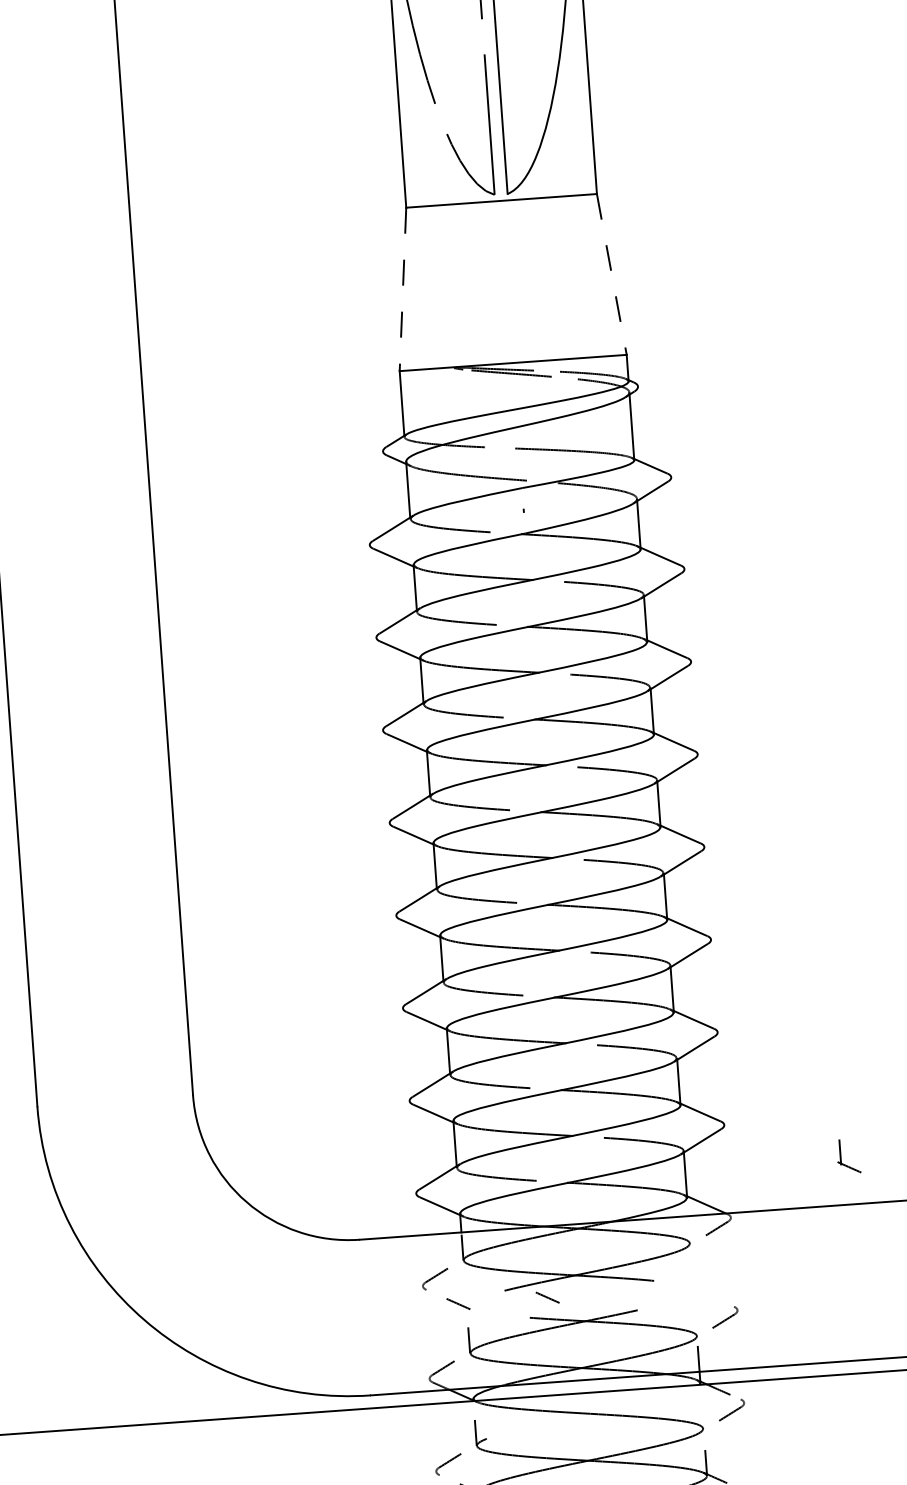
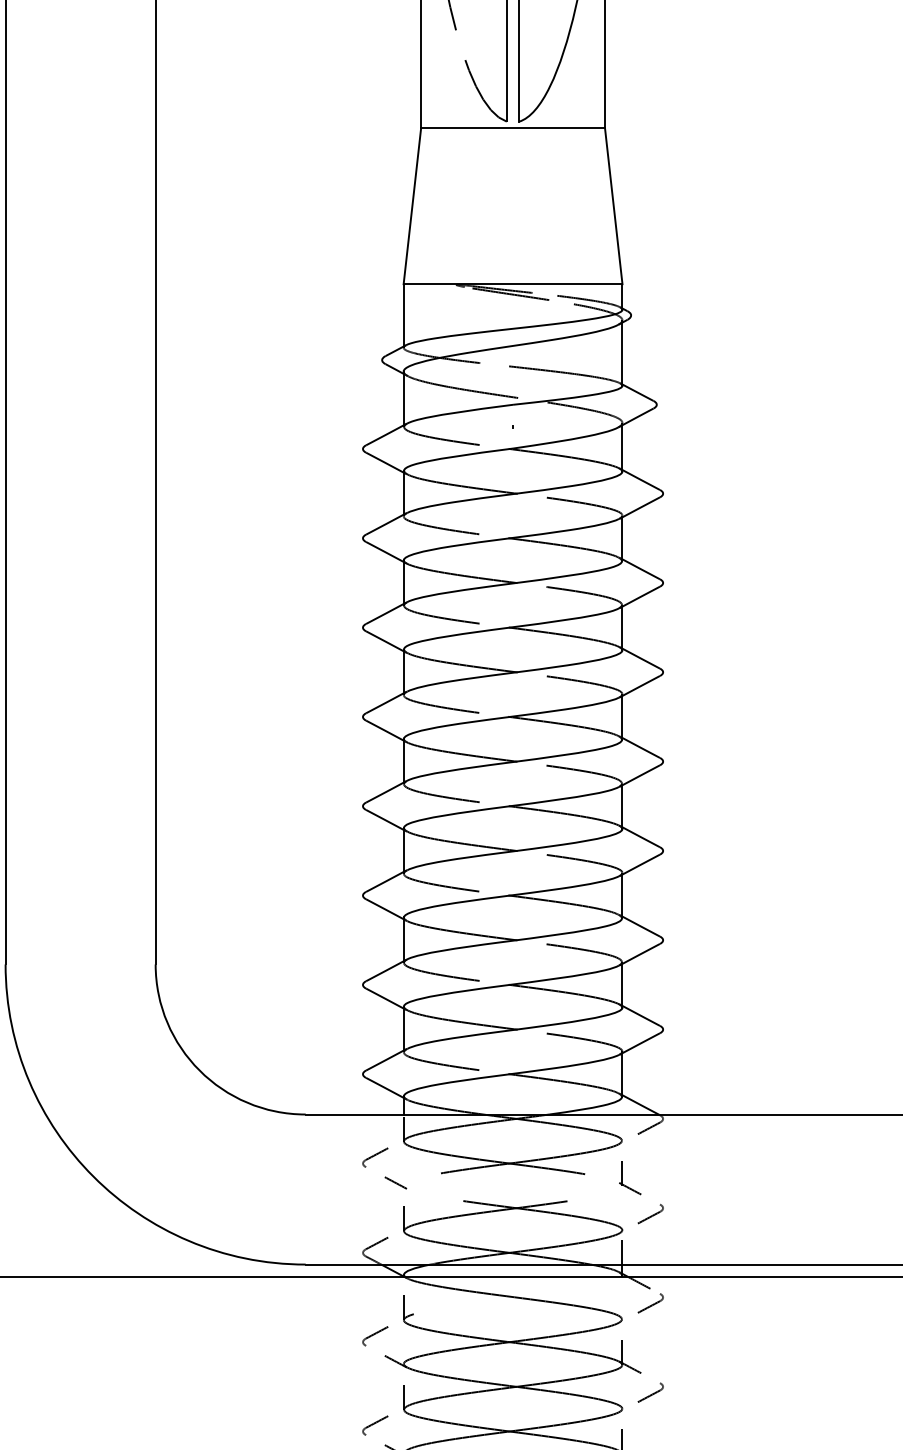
line: (611, 274) -> (613, 206), dashed -> solid
line: (403, 289) -> (412, 206), dashed -> solid
part: (840, 1157) -> (622, 1178), moved
line: (547, 1297) -> (481, 1182), removed

